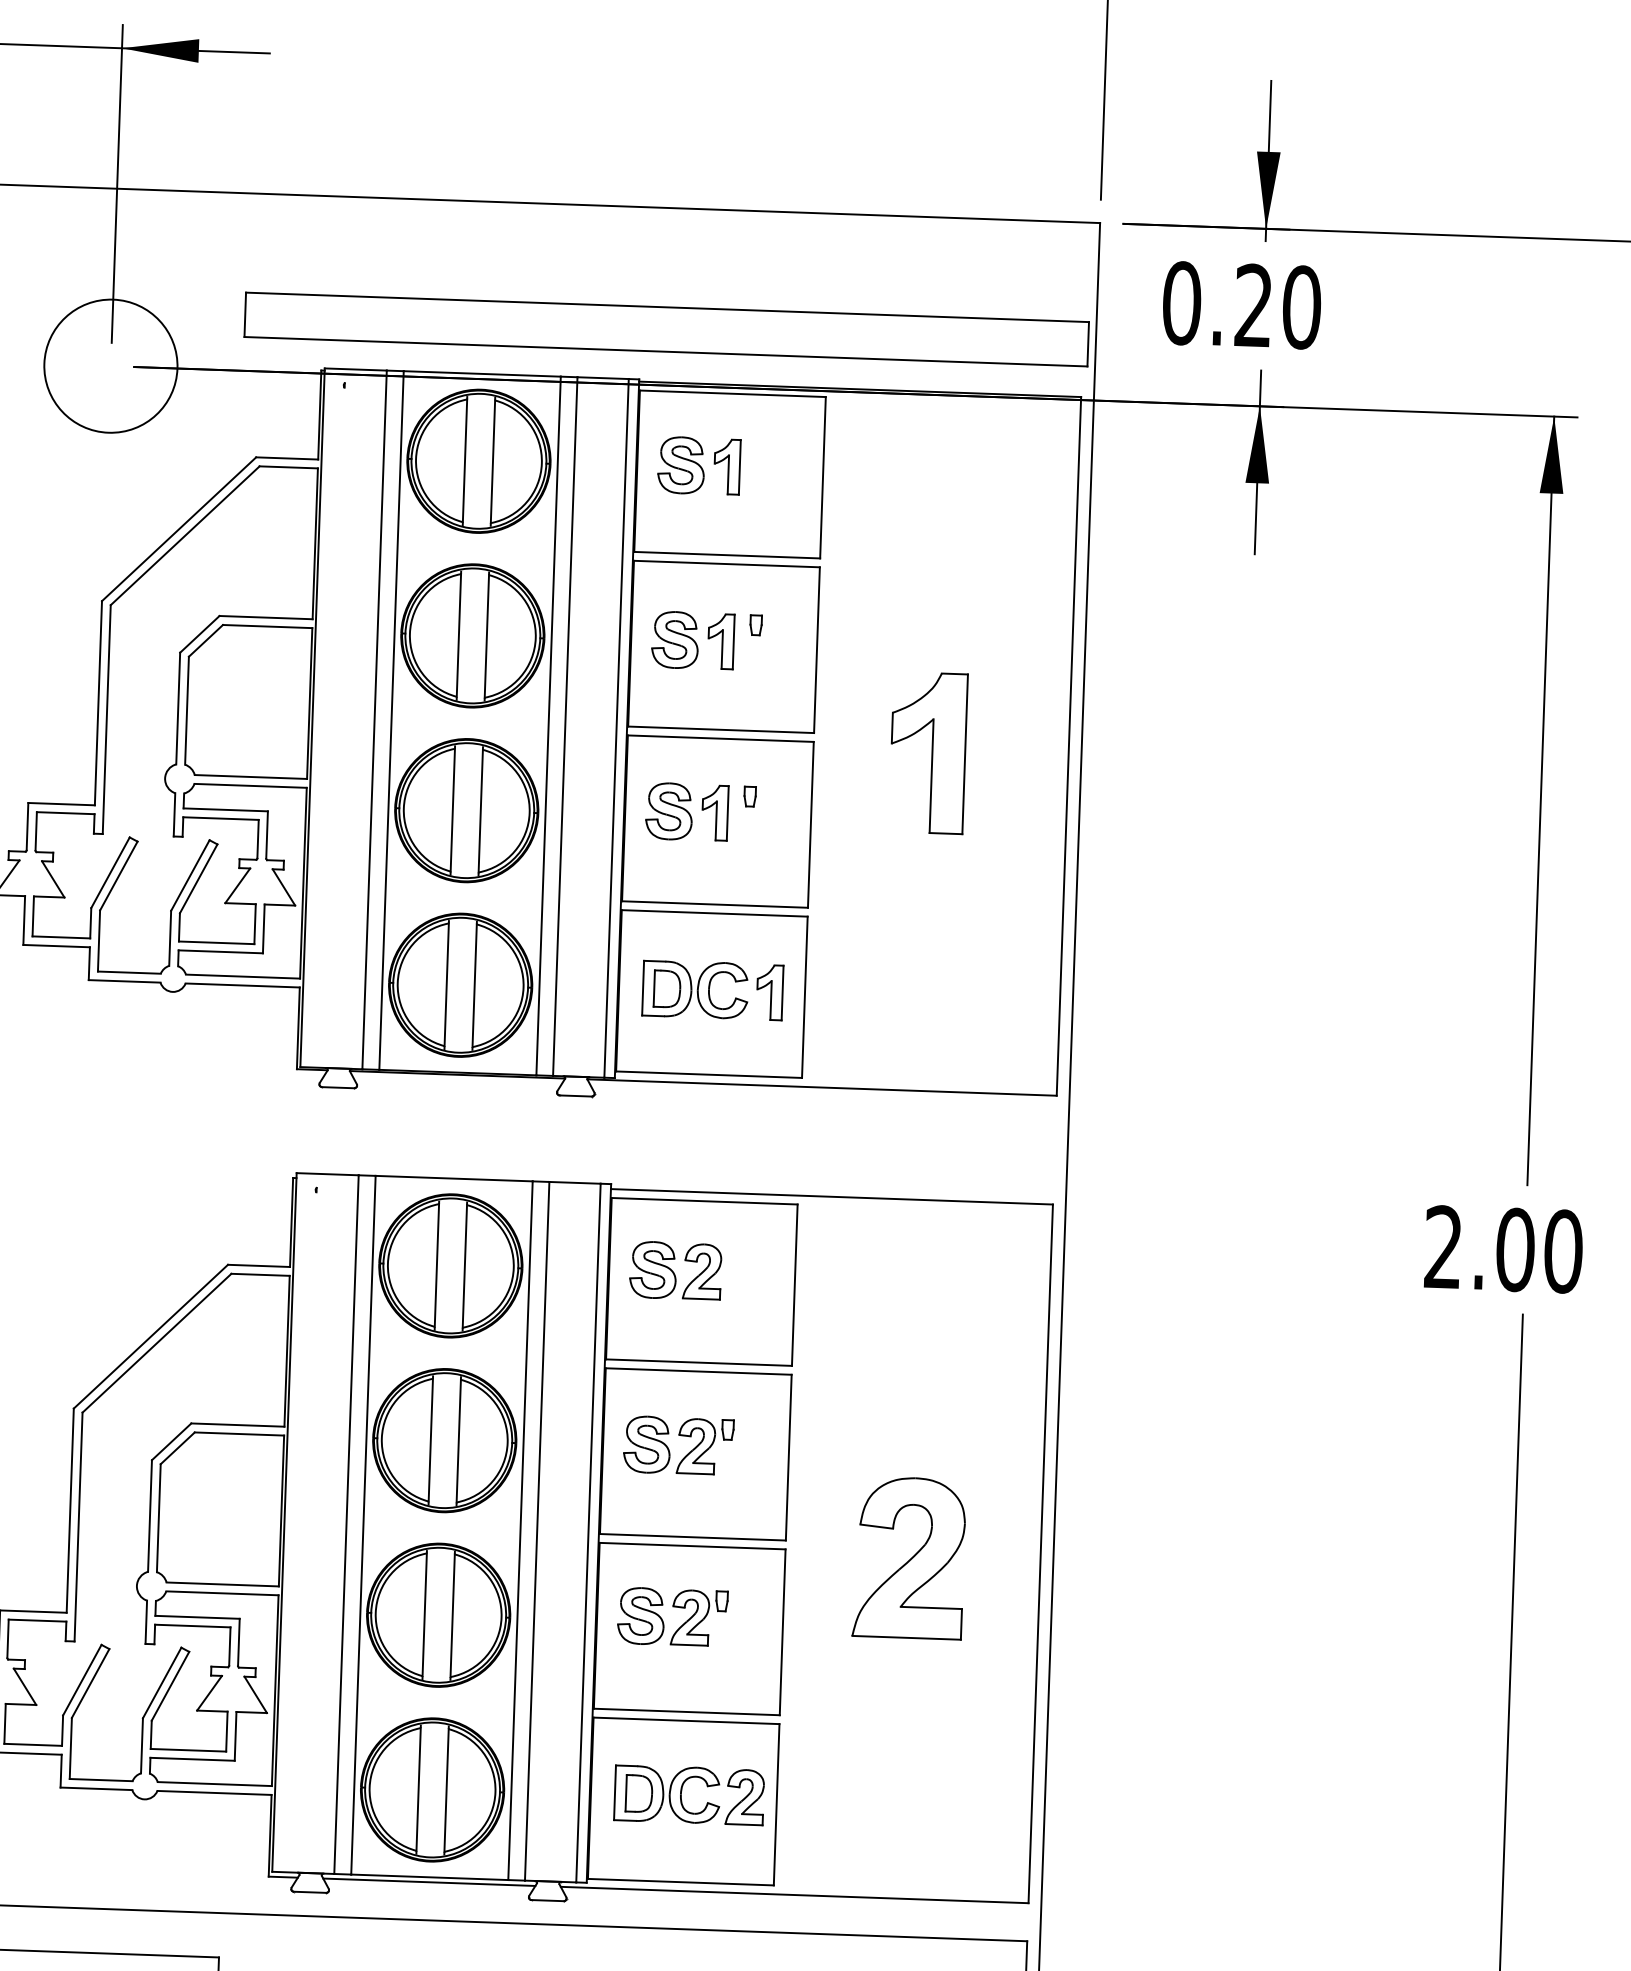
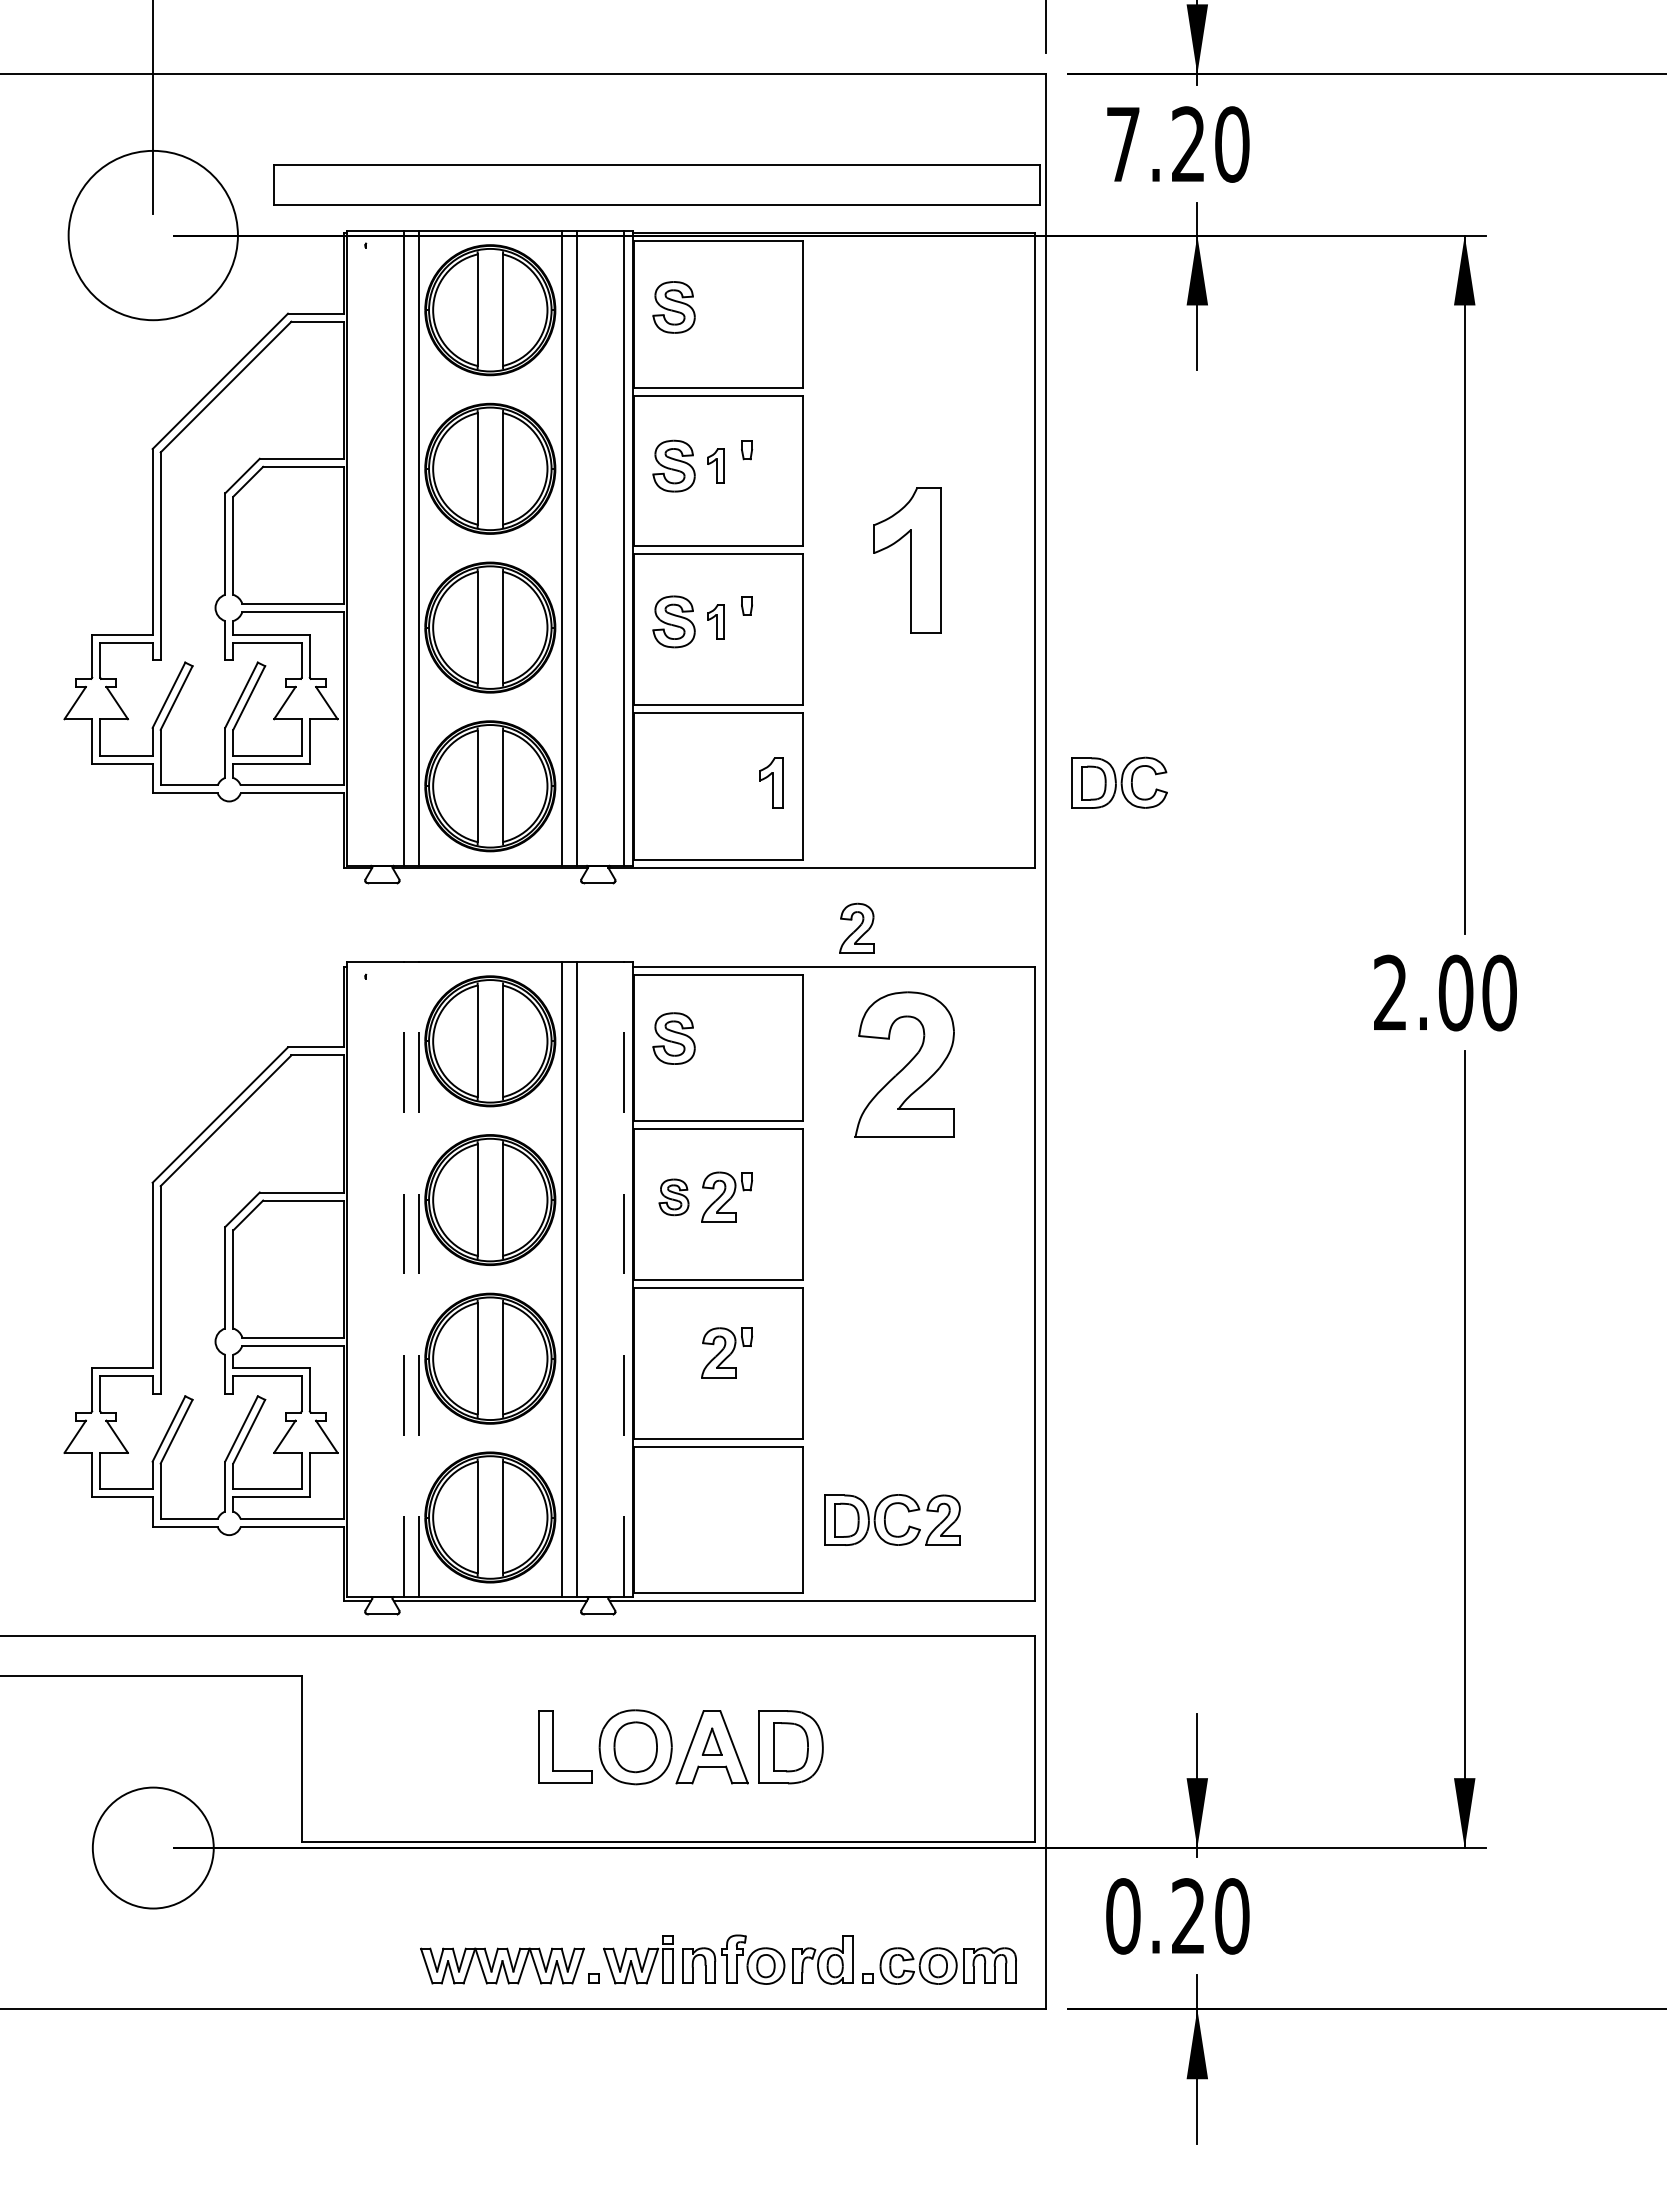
text: (1182, 303) -> (1123, 144), 0.20 -> 7.20
circle: (110, 366) -> (152, 235), size x1.4
part: (726, 466) -> (715, 307), removed
part: (720, 640) -> (715, 465), size x0.7
part: (714, 812) -> (715, 621), size x0.7
part: (695, 989) -> (1119, 782), moved
part: (702, 1270) -> (856, 927), moved
part: (646, 1444) -> (673, 1197), size x0.7
line: (346, 1523) -> (403, 1278), solid -> dashed
line: (363, 1524) -> (419, 1278), solid -> dashed
line: (588, 1532) -> (623, 1278), solid -> dashed
part: (909, 1557) -> (904, 1064), moved
part: (640, 1615) -> (673, 1352), removed
part: (681, 1794) -> (885, 1519), moved

